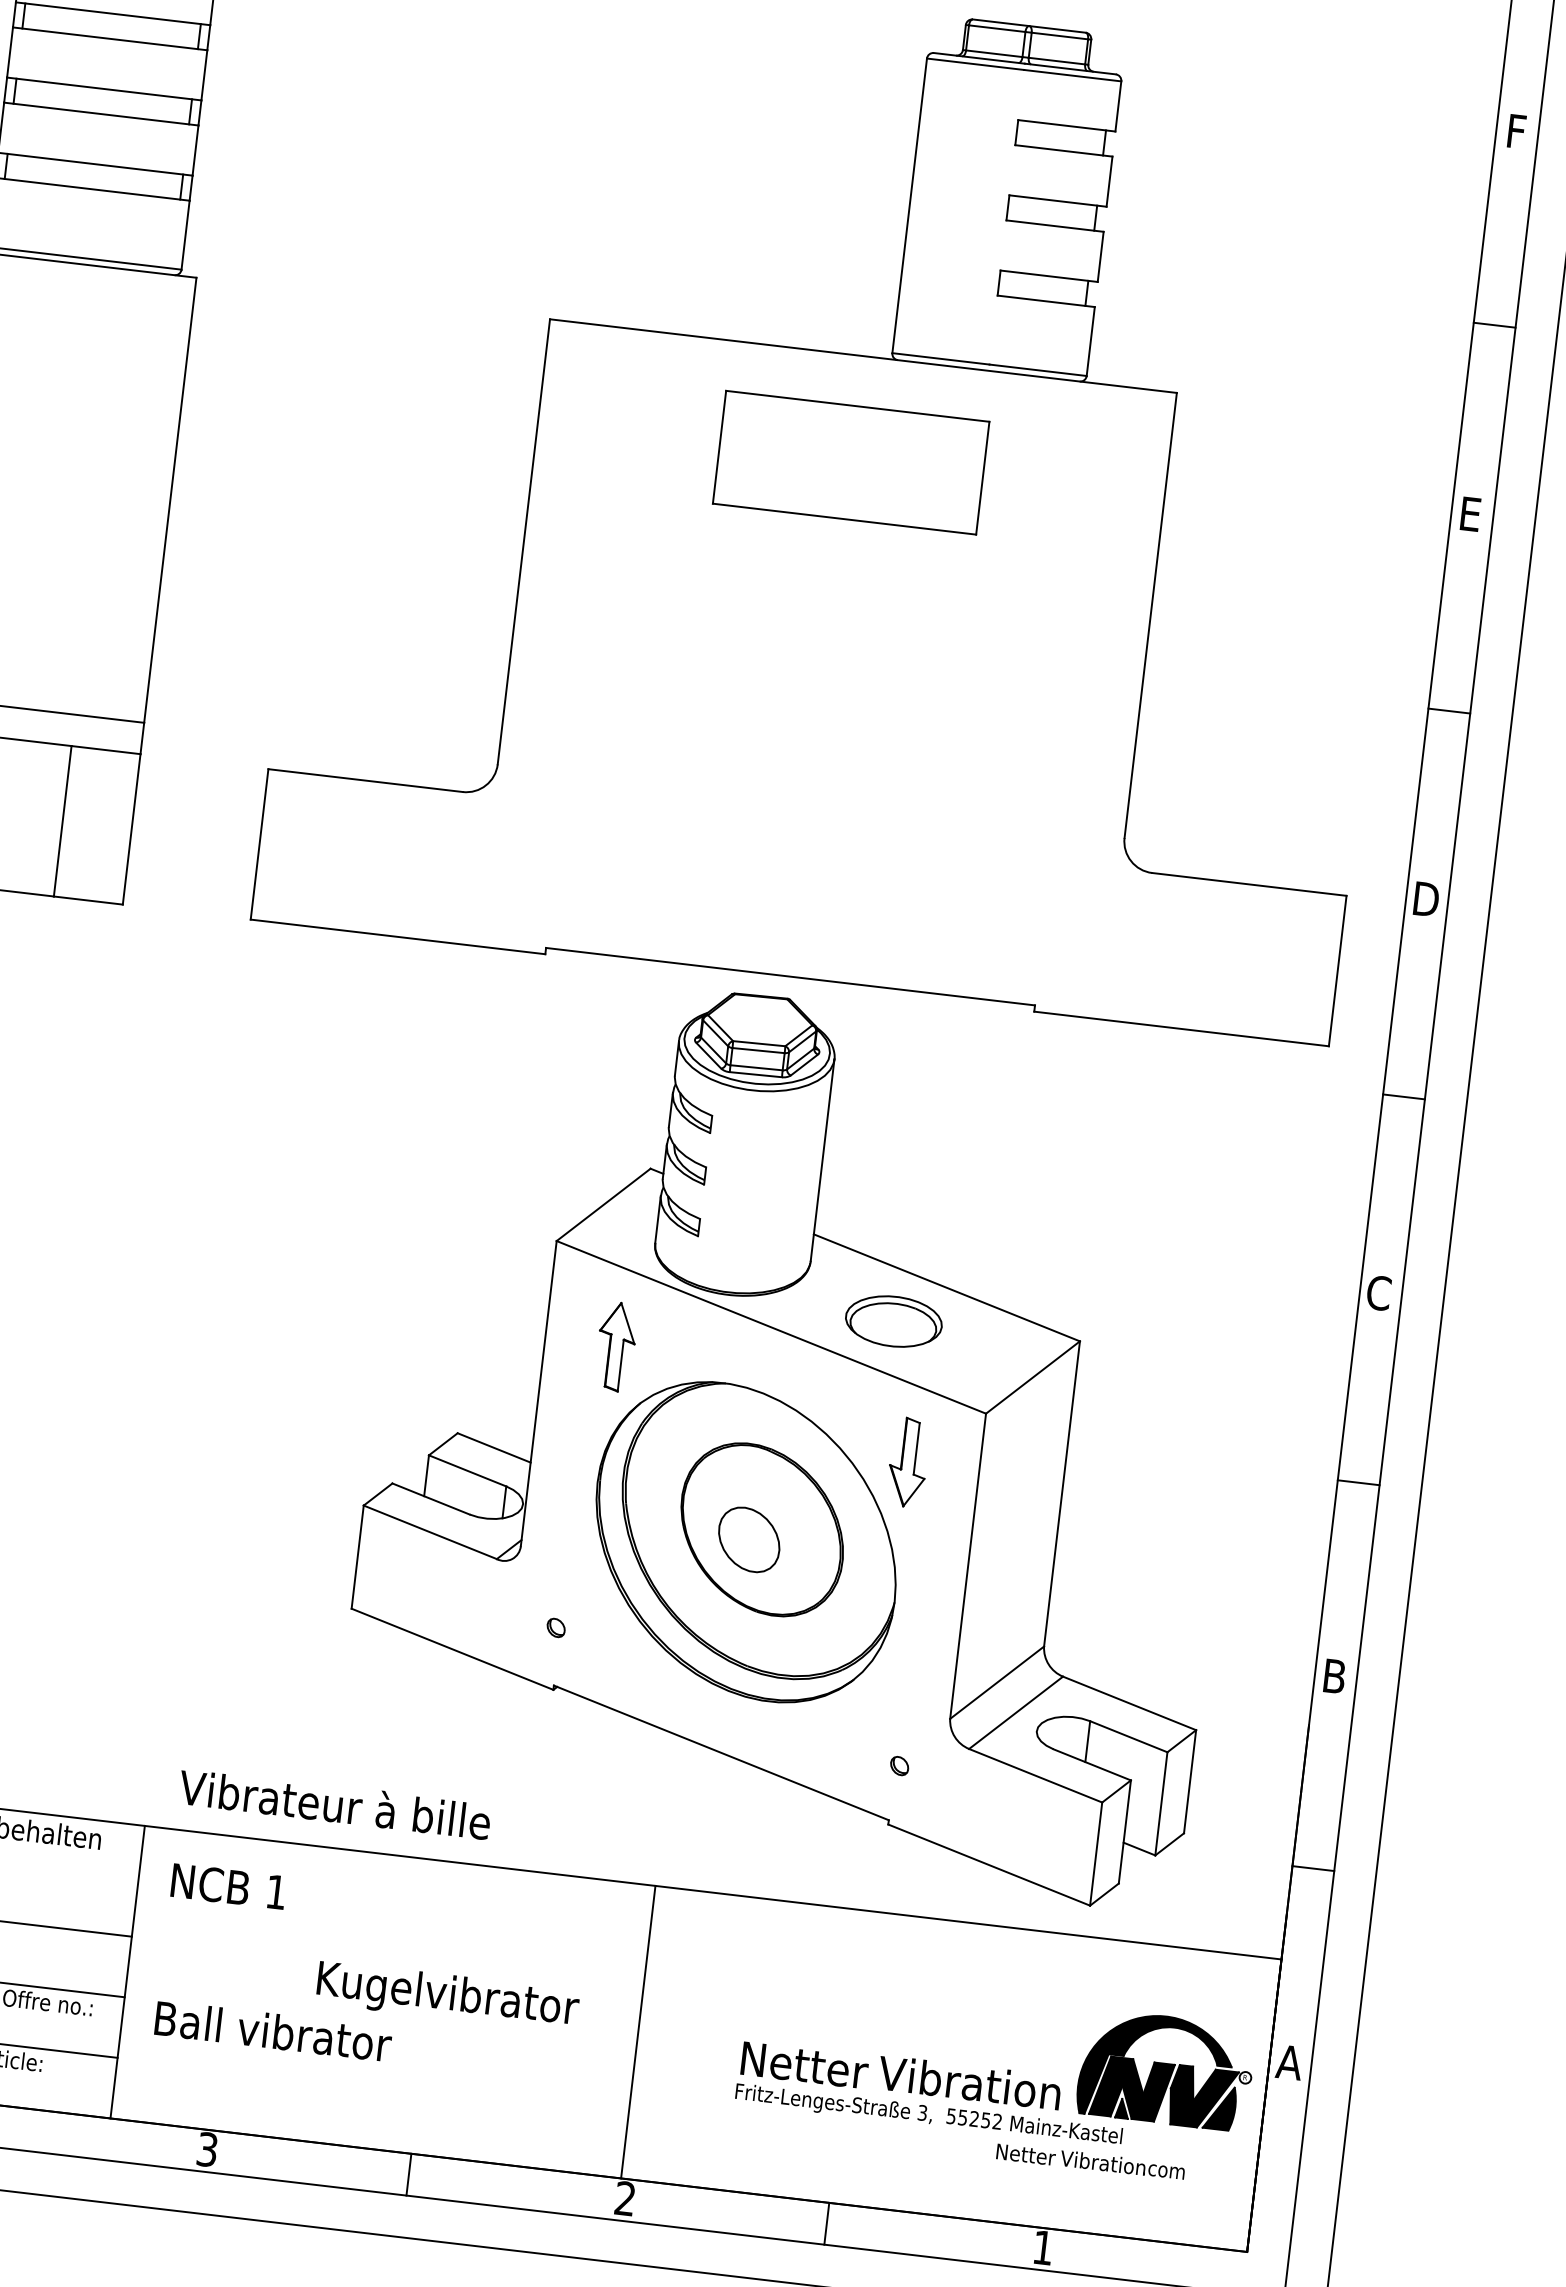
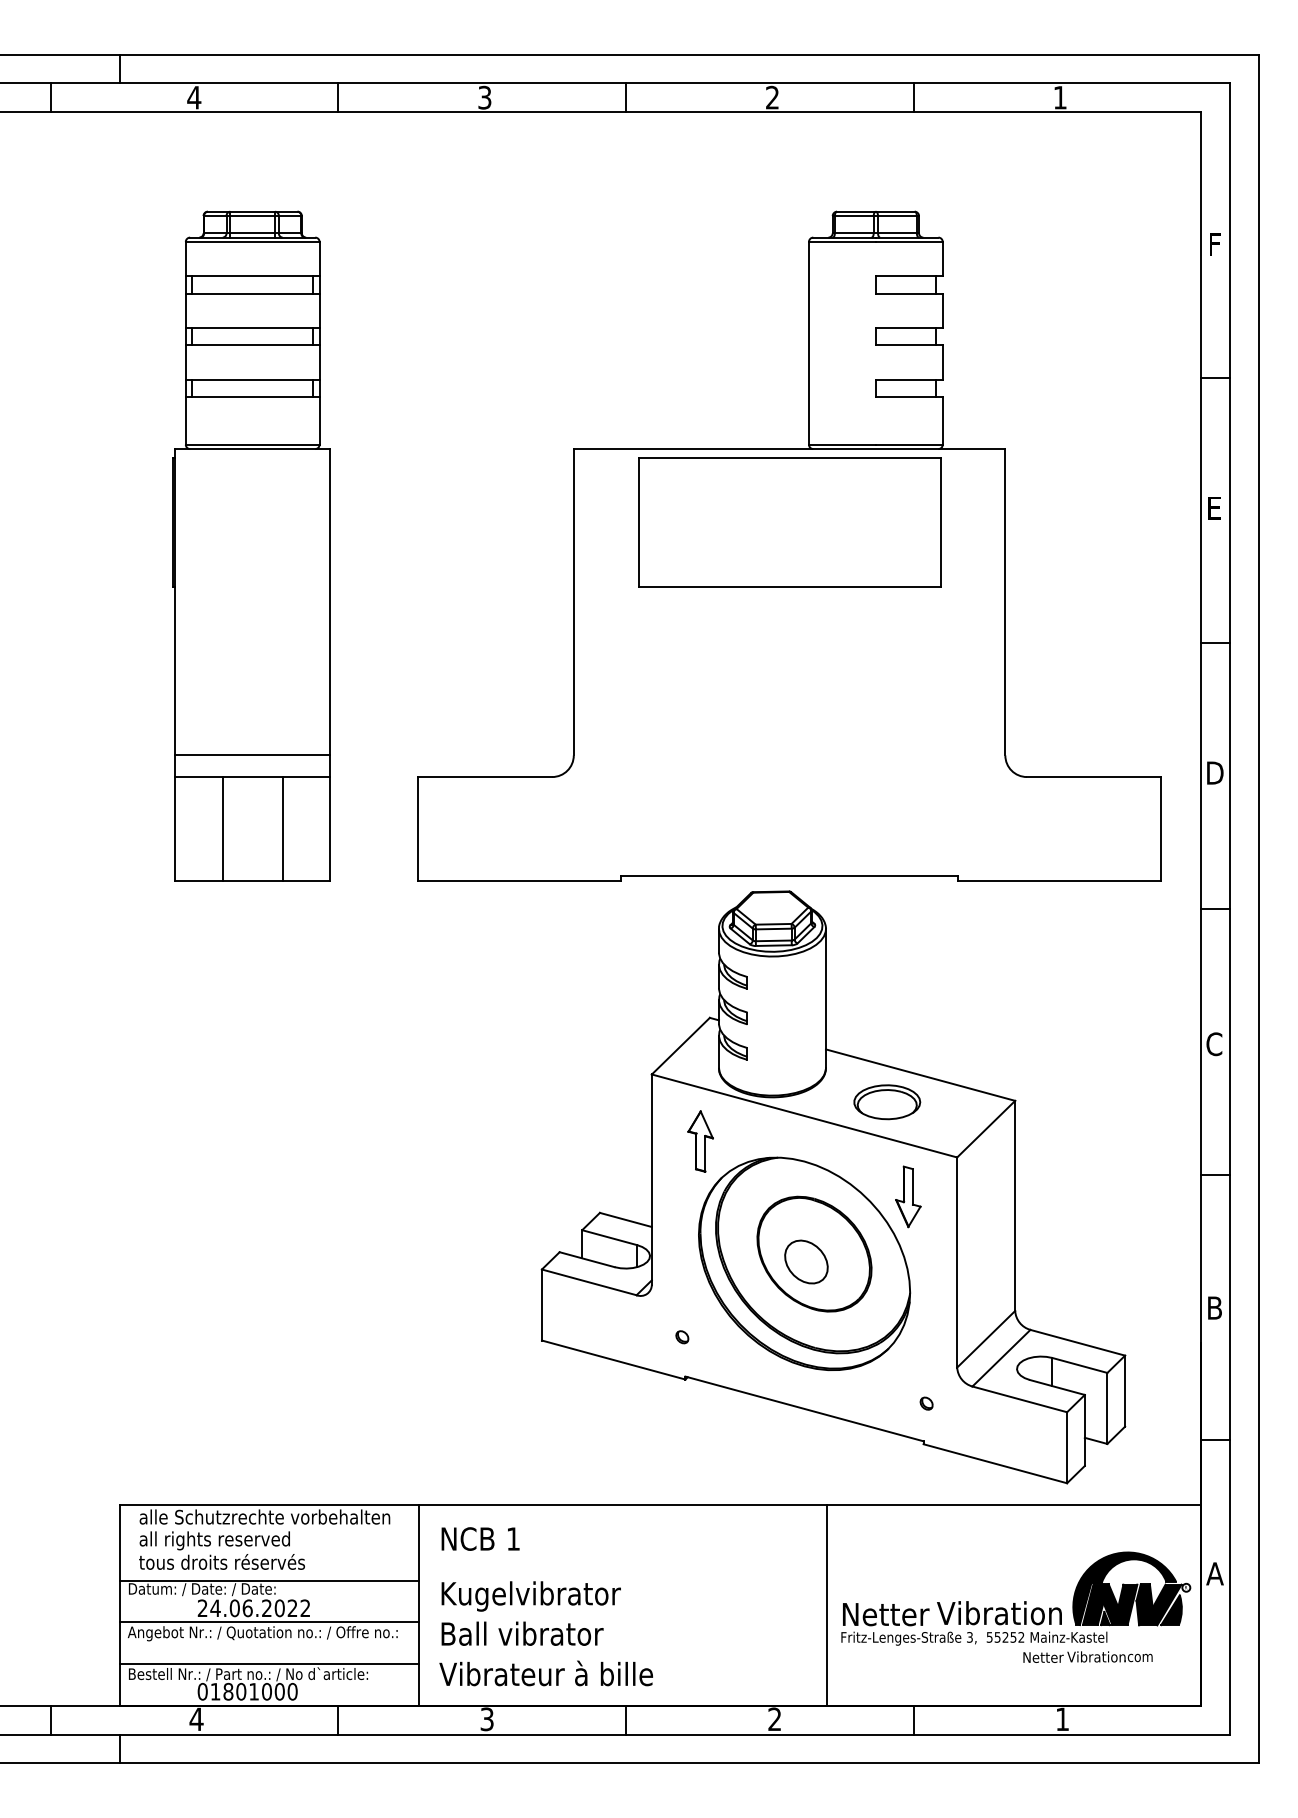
part: (850, 462) -> (789, 522), size x1.67
text: (333, 1803) -> (545, 1673), moved
text: (446, 1996) -> (530, 1596), moved
line: (638, 2031) -> (827, 1604), moved

